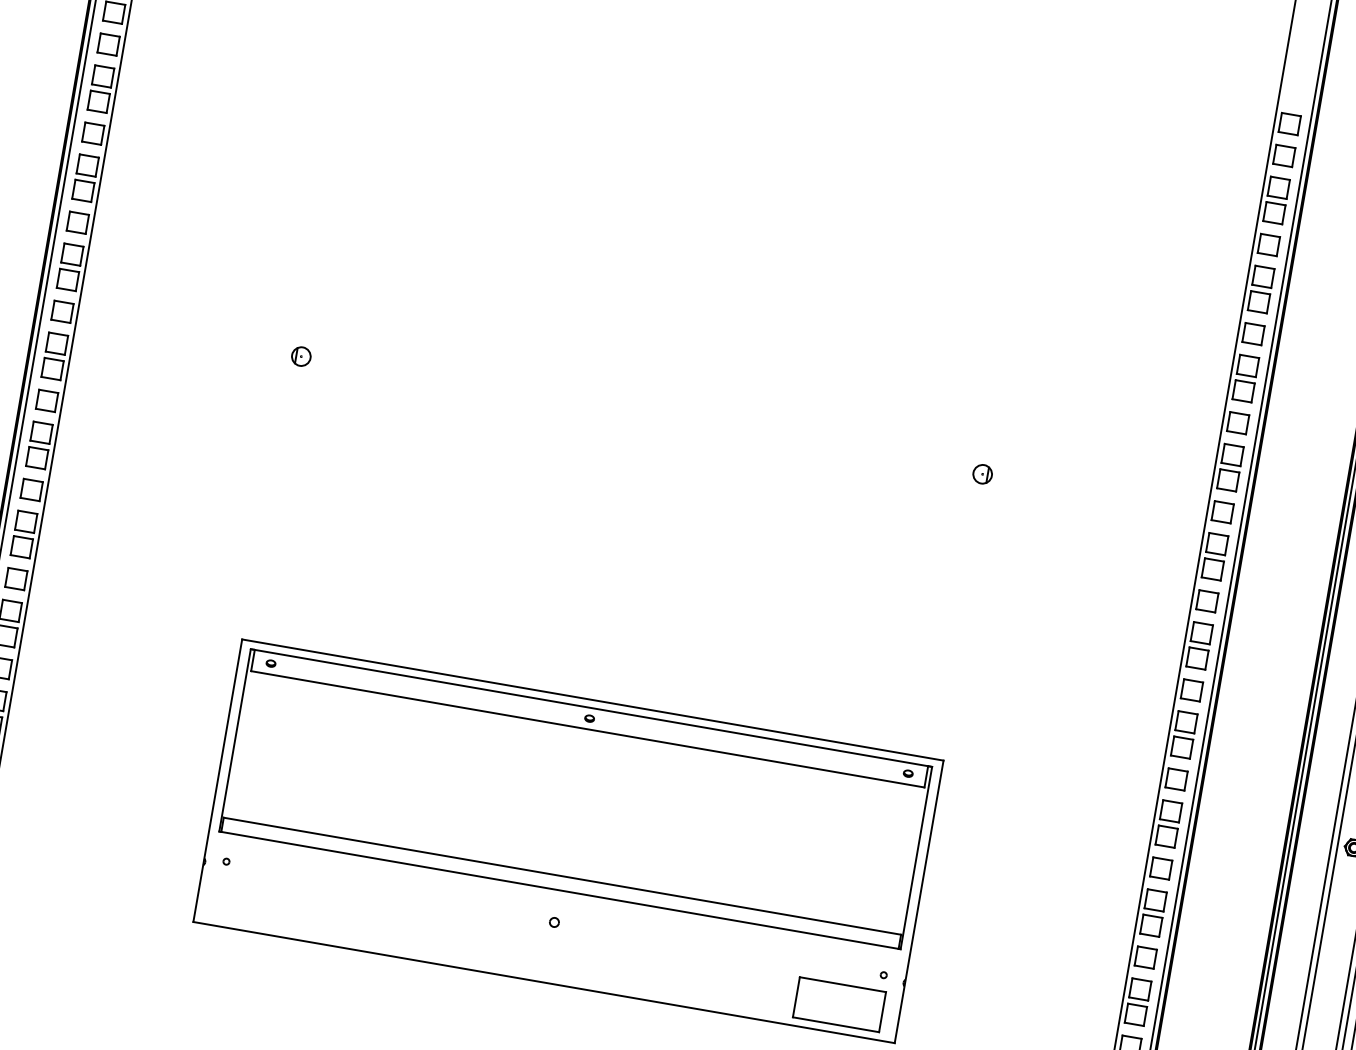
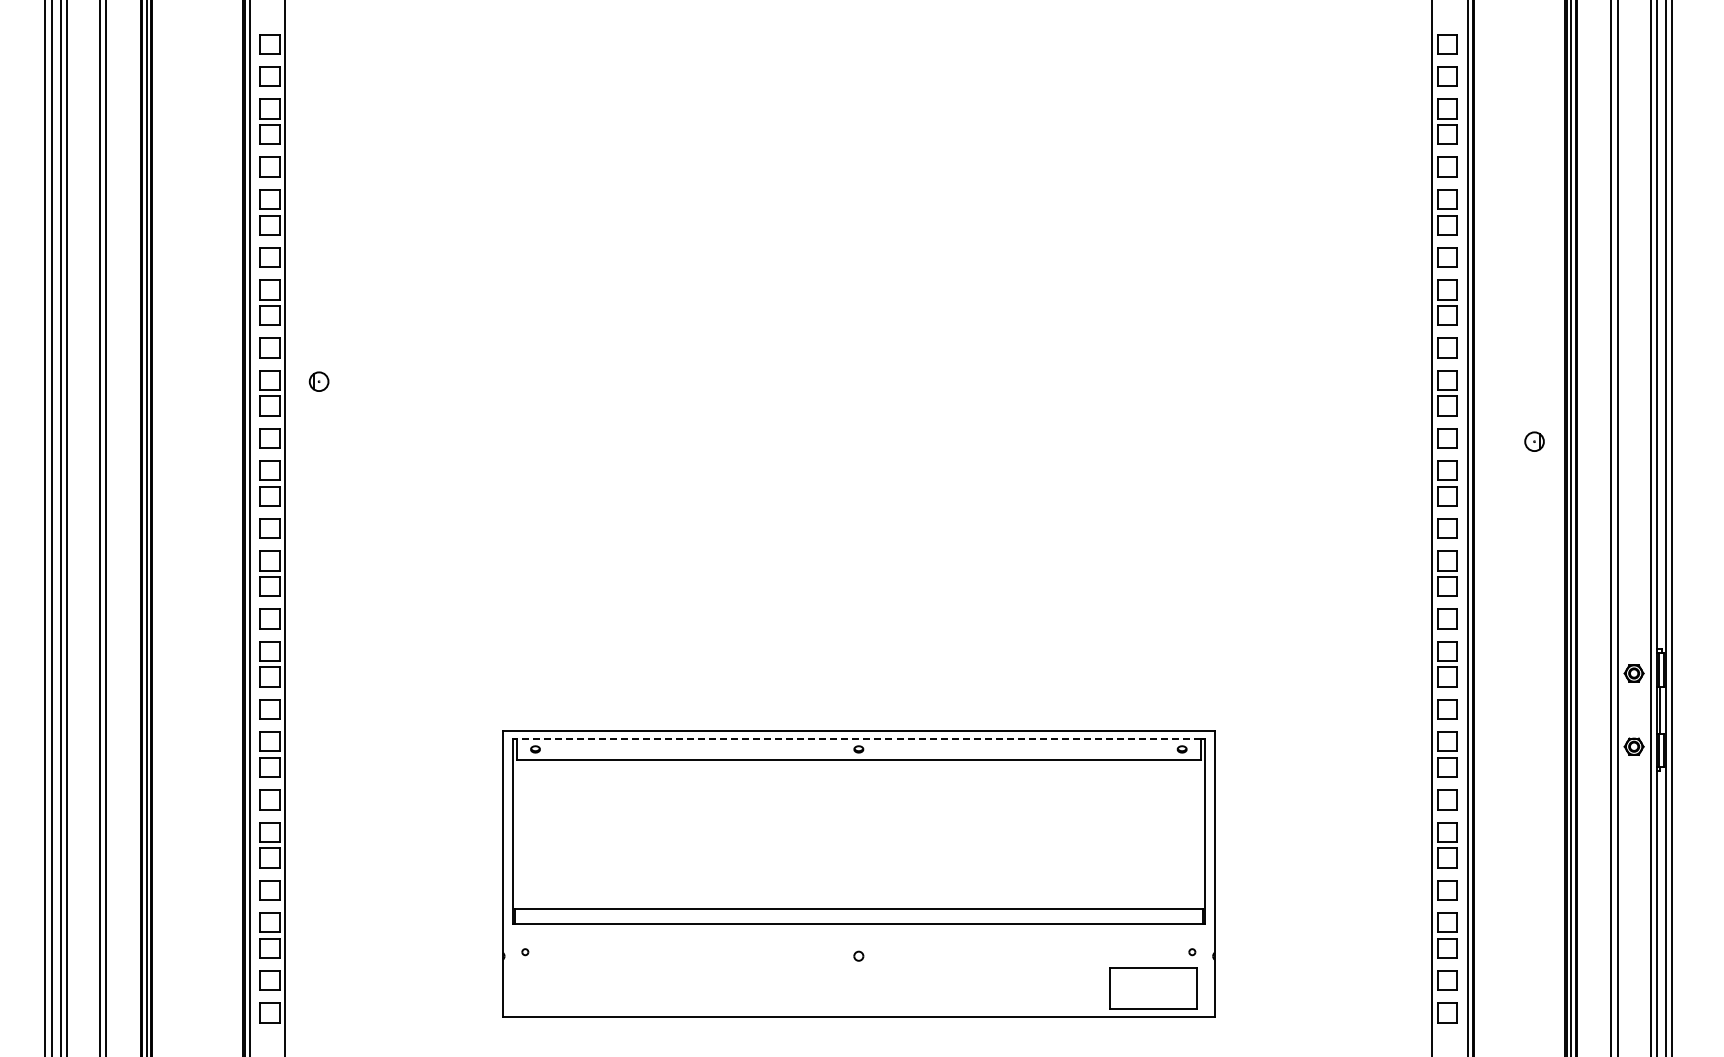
part: (300, 356) -> (318, 381), moved
part: (982, 474) -> (1534, 441), moved
line: (591, 707) -> (858, 738), solid -> dashed

